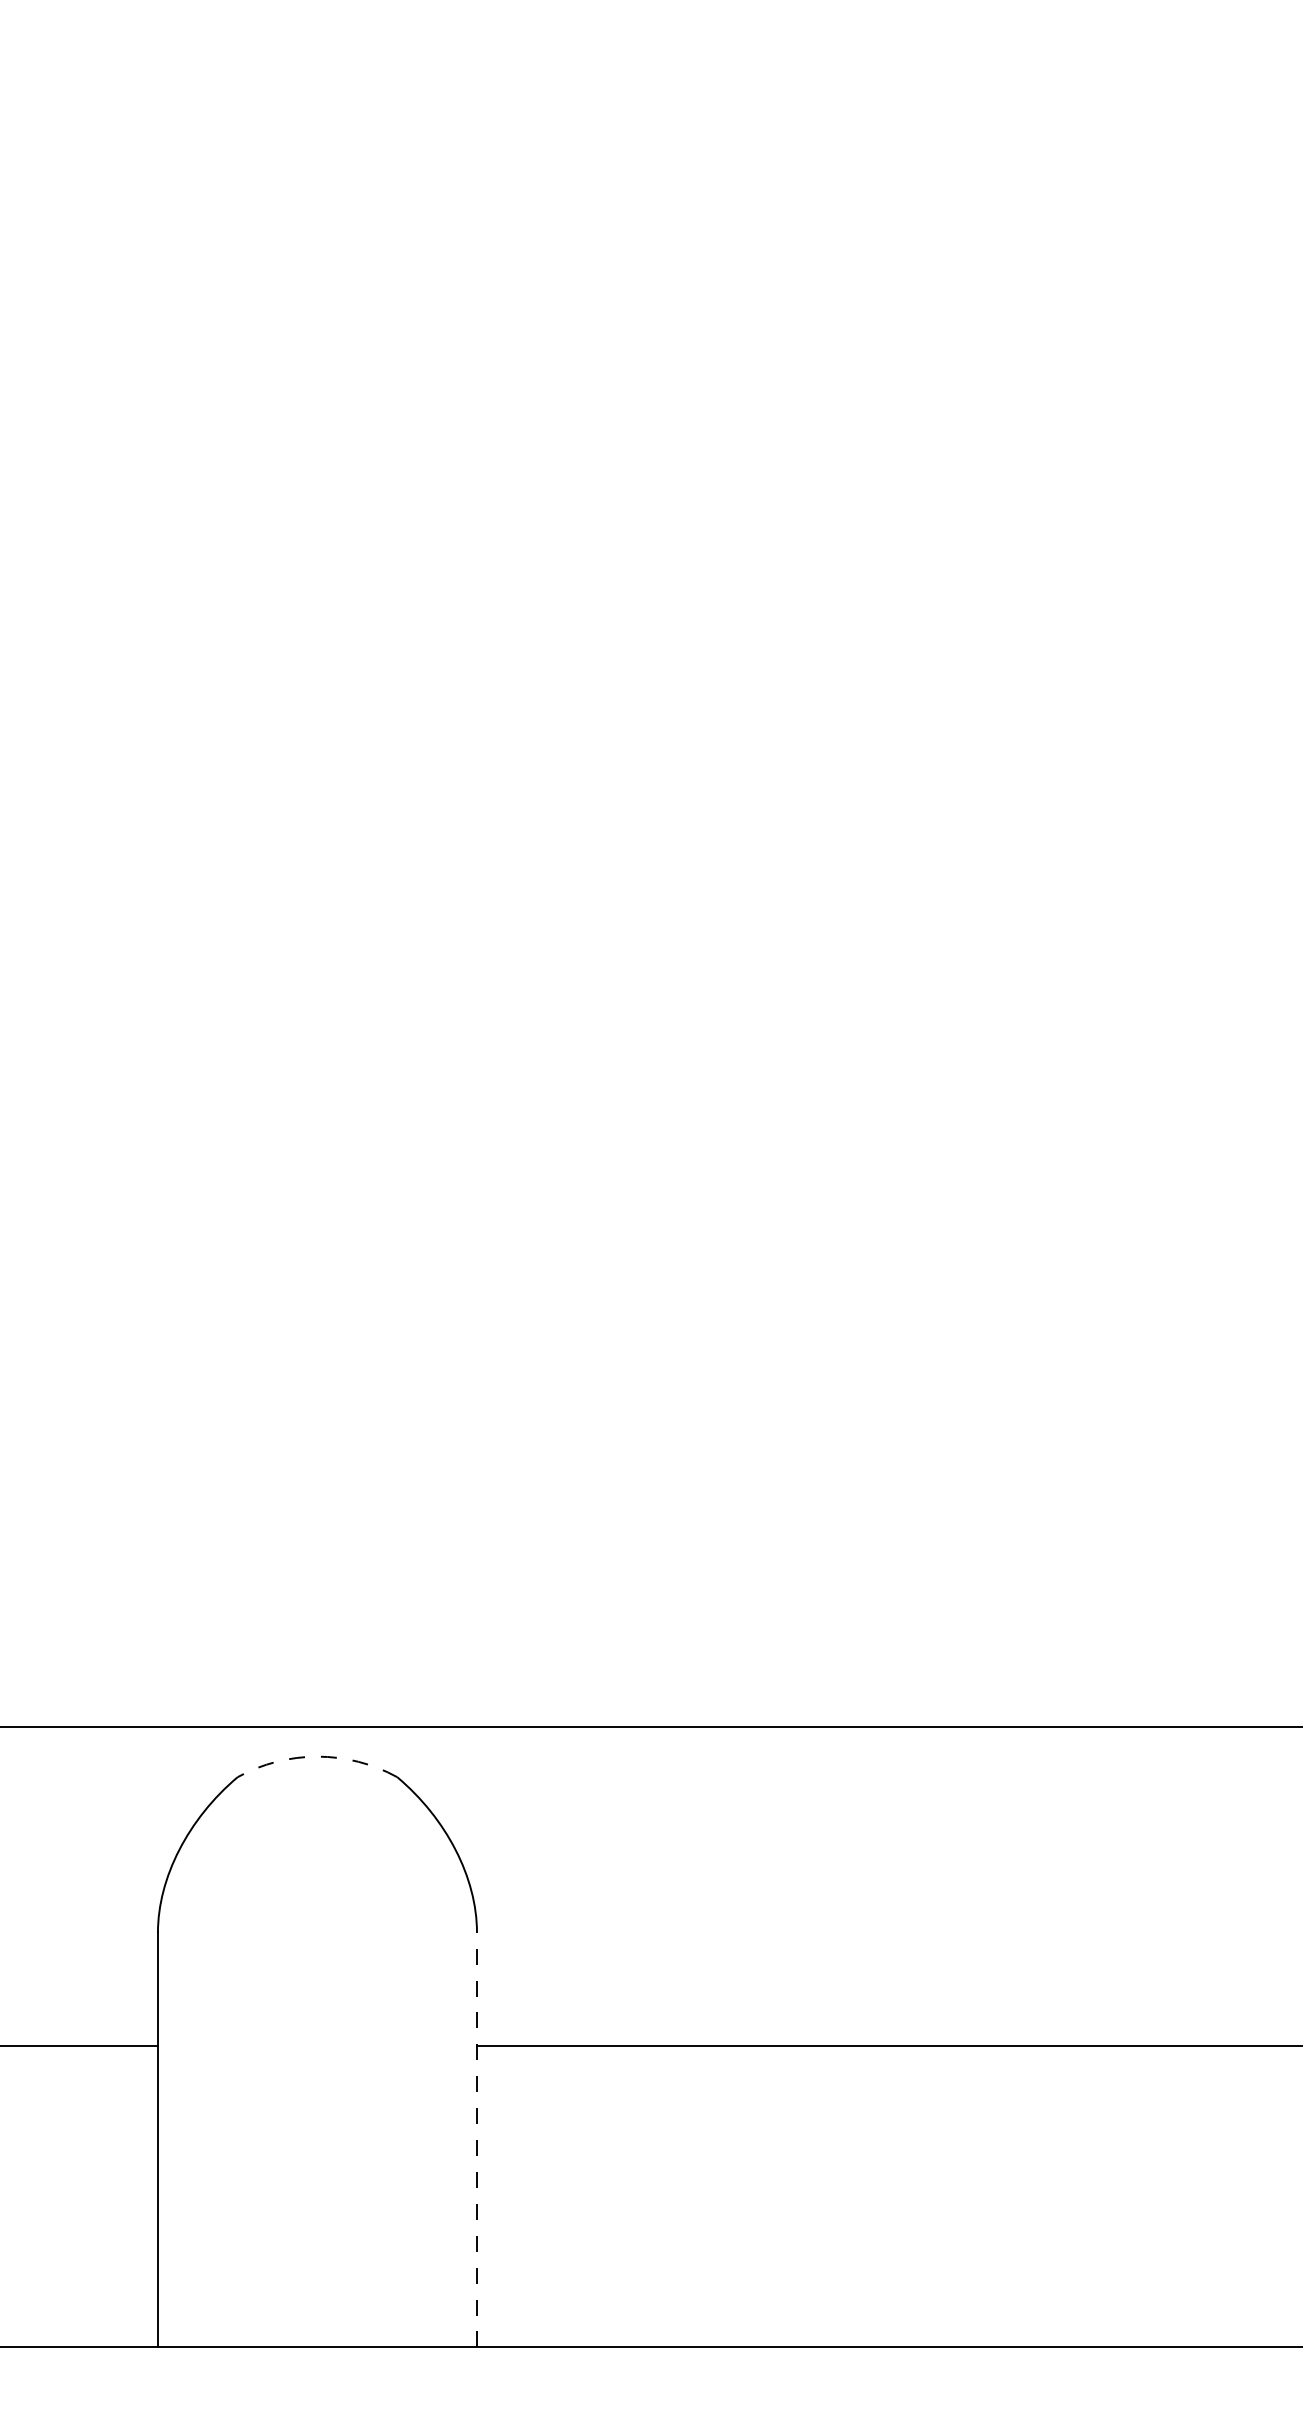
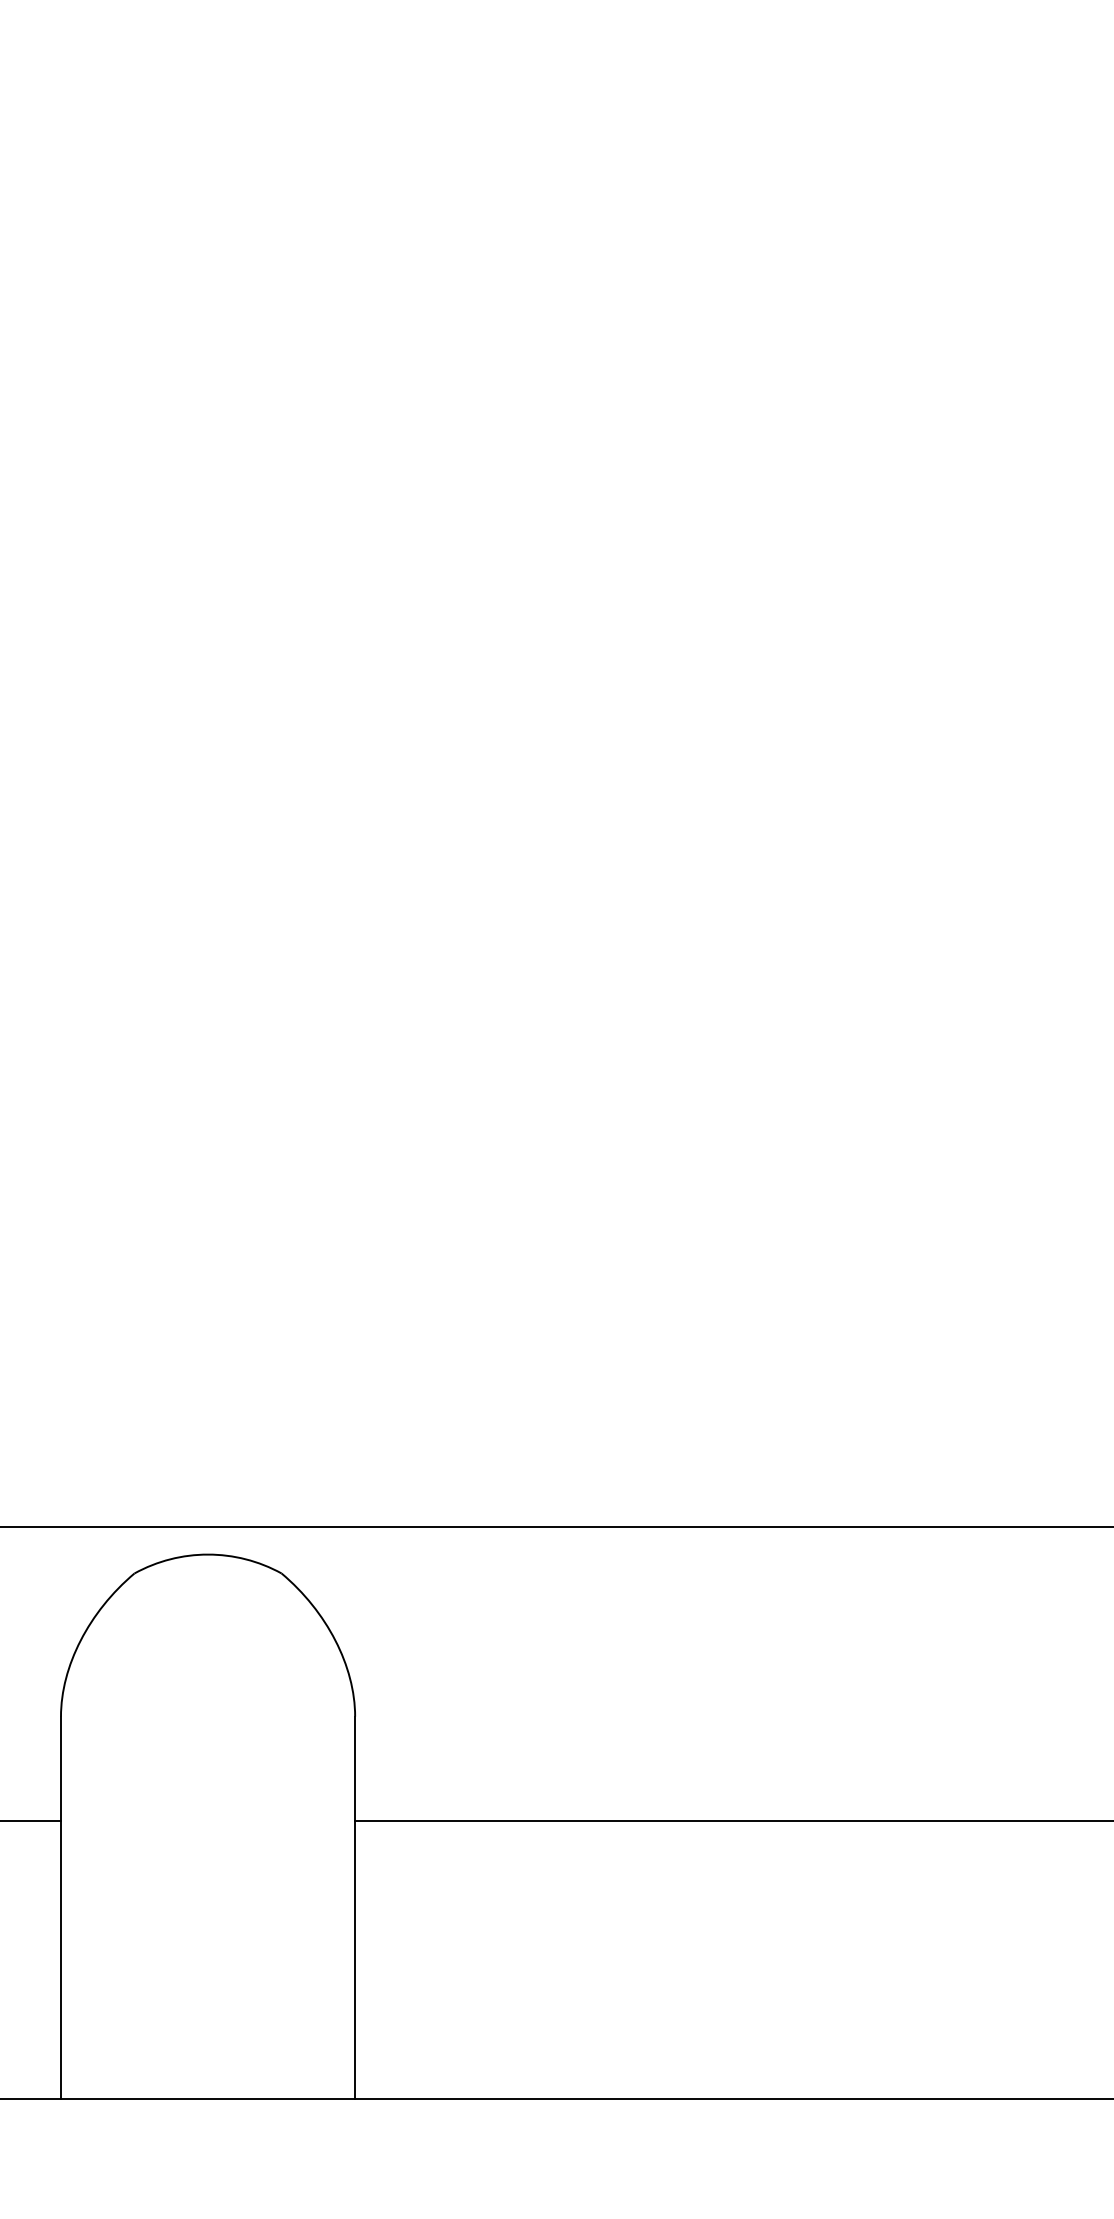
arc: (317, 1756) -> (208, 1554), dashed -> solid
line: (477, 2139) -> (355, 1907), dashed -> solid

